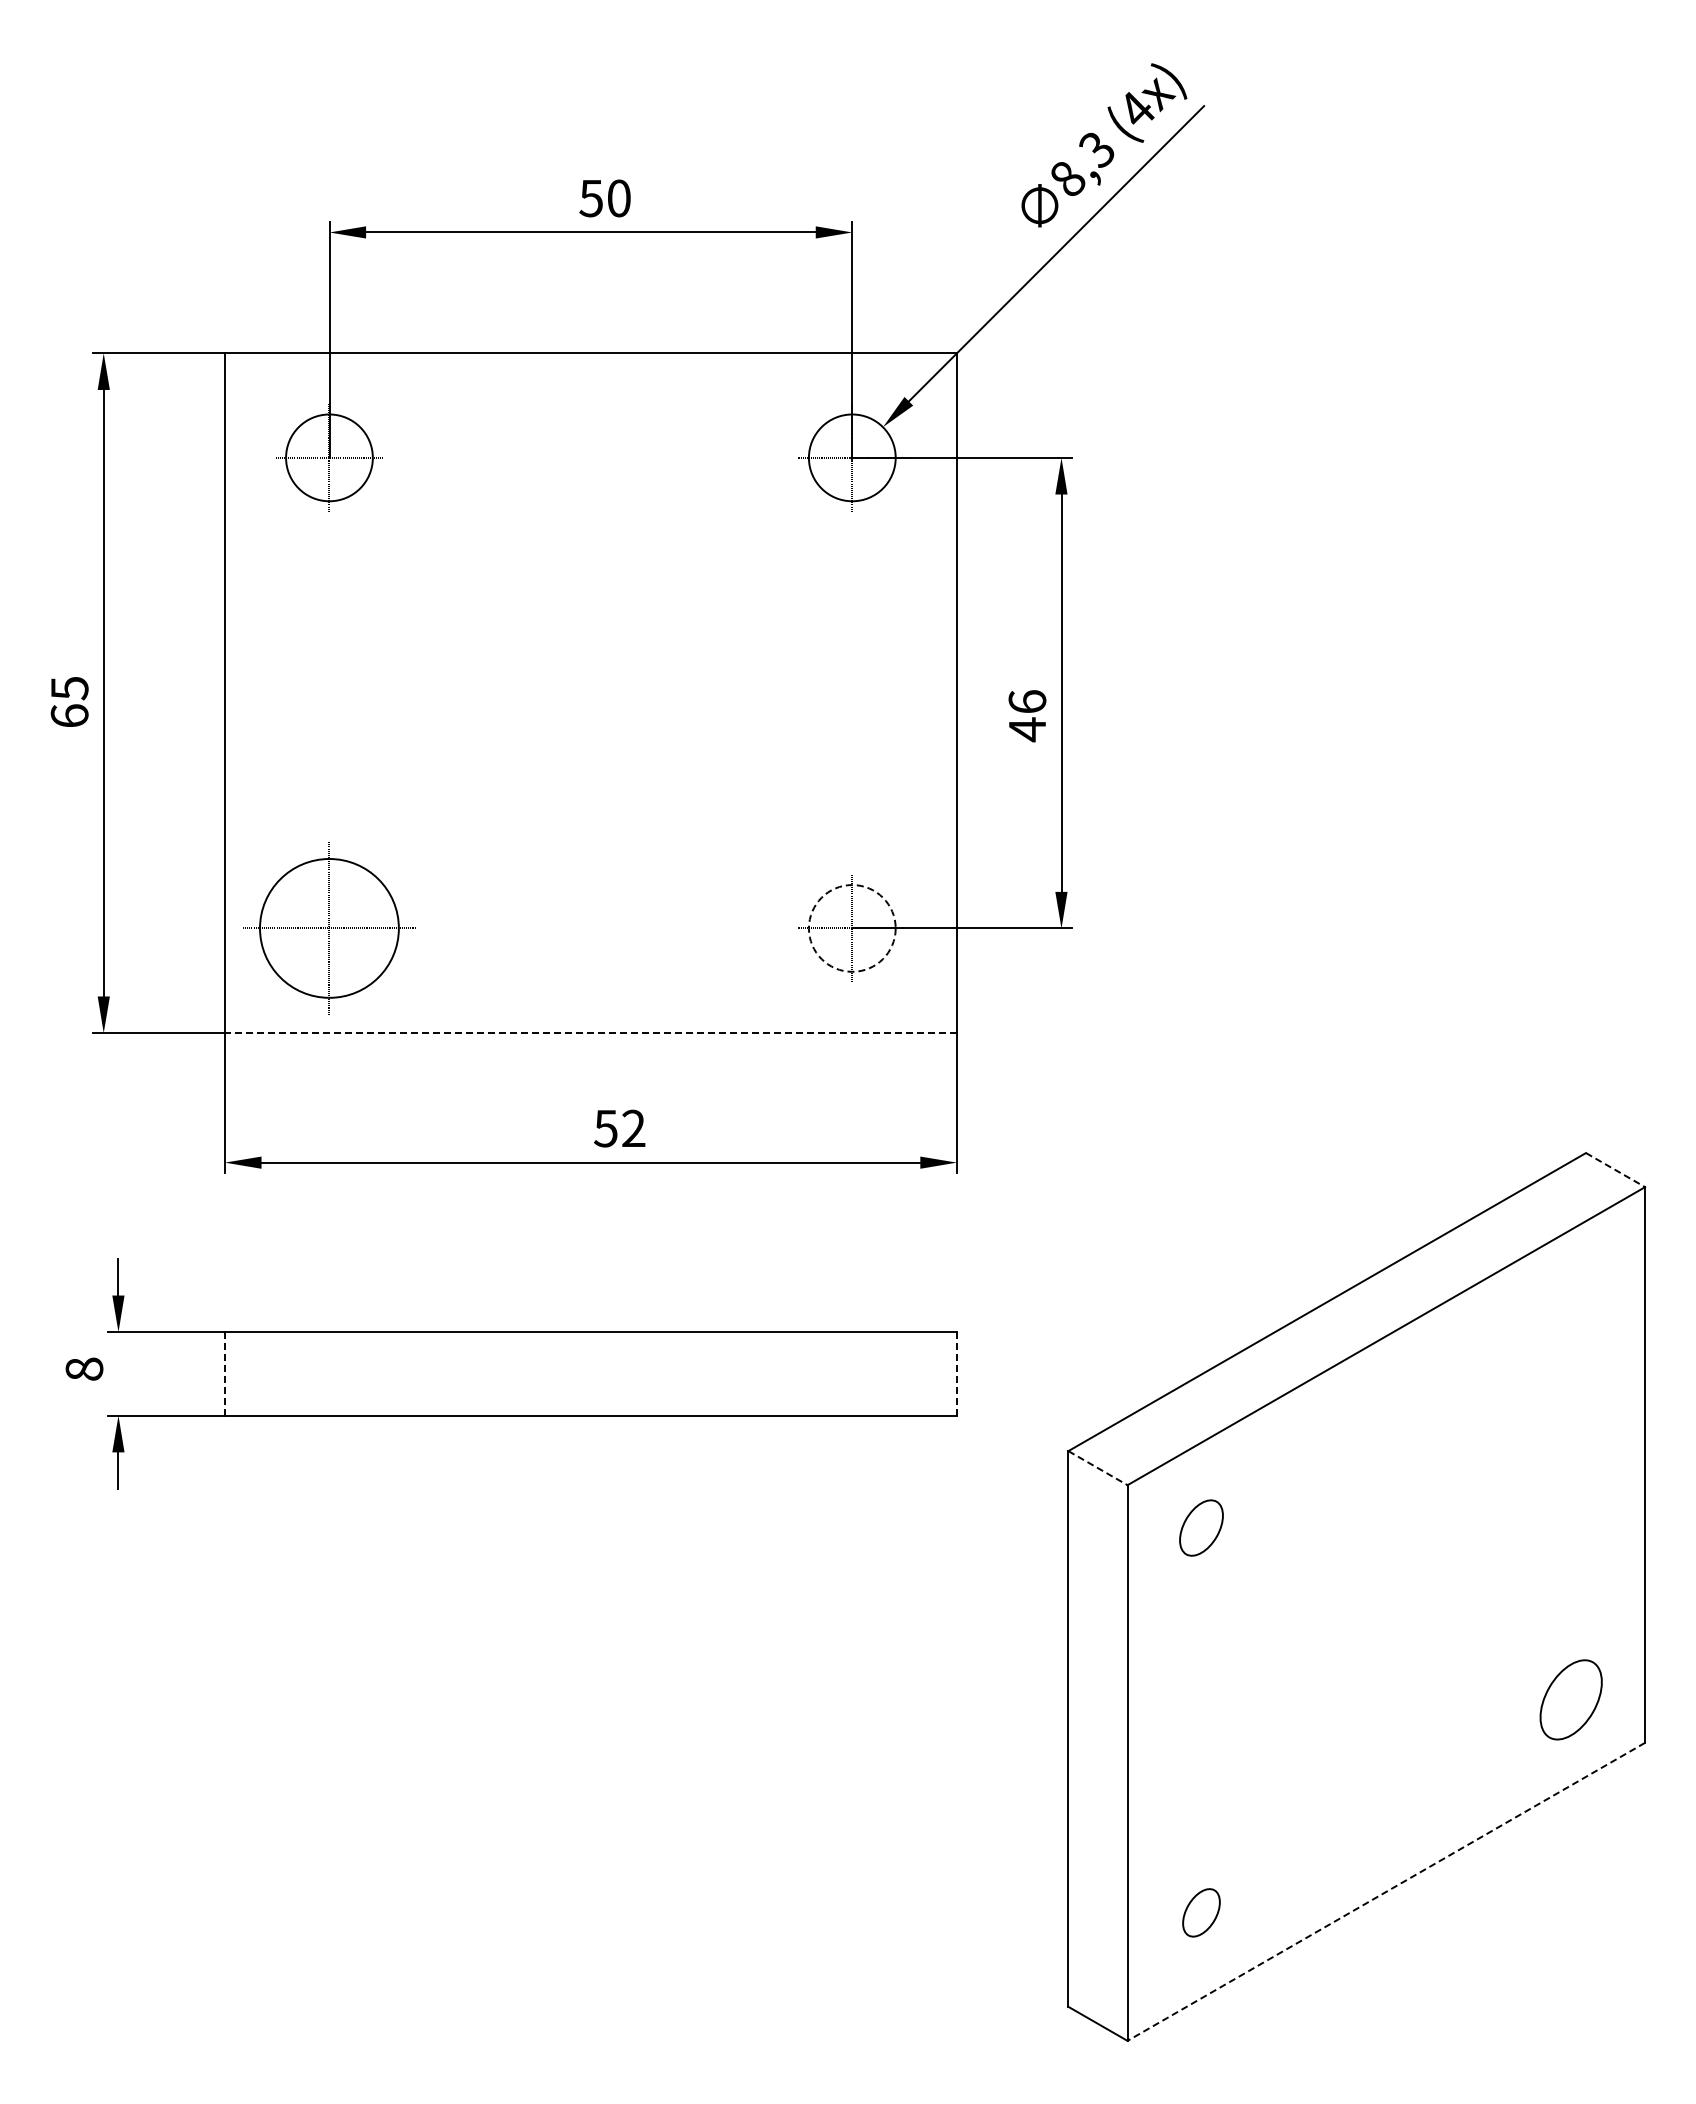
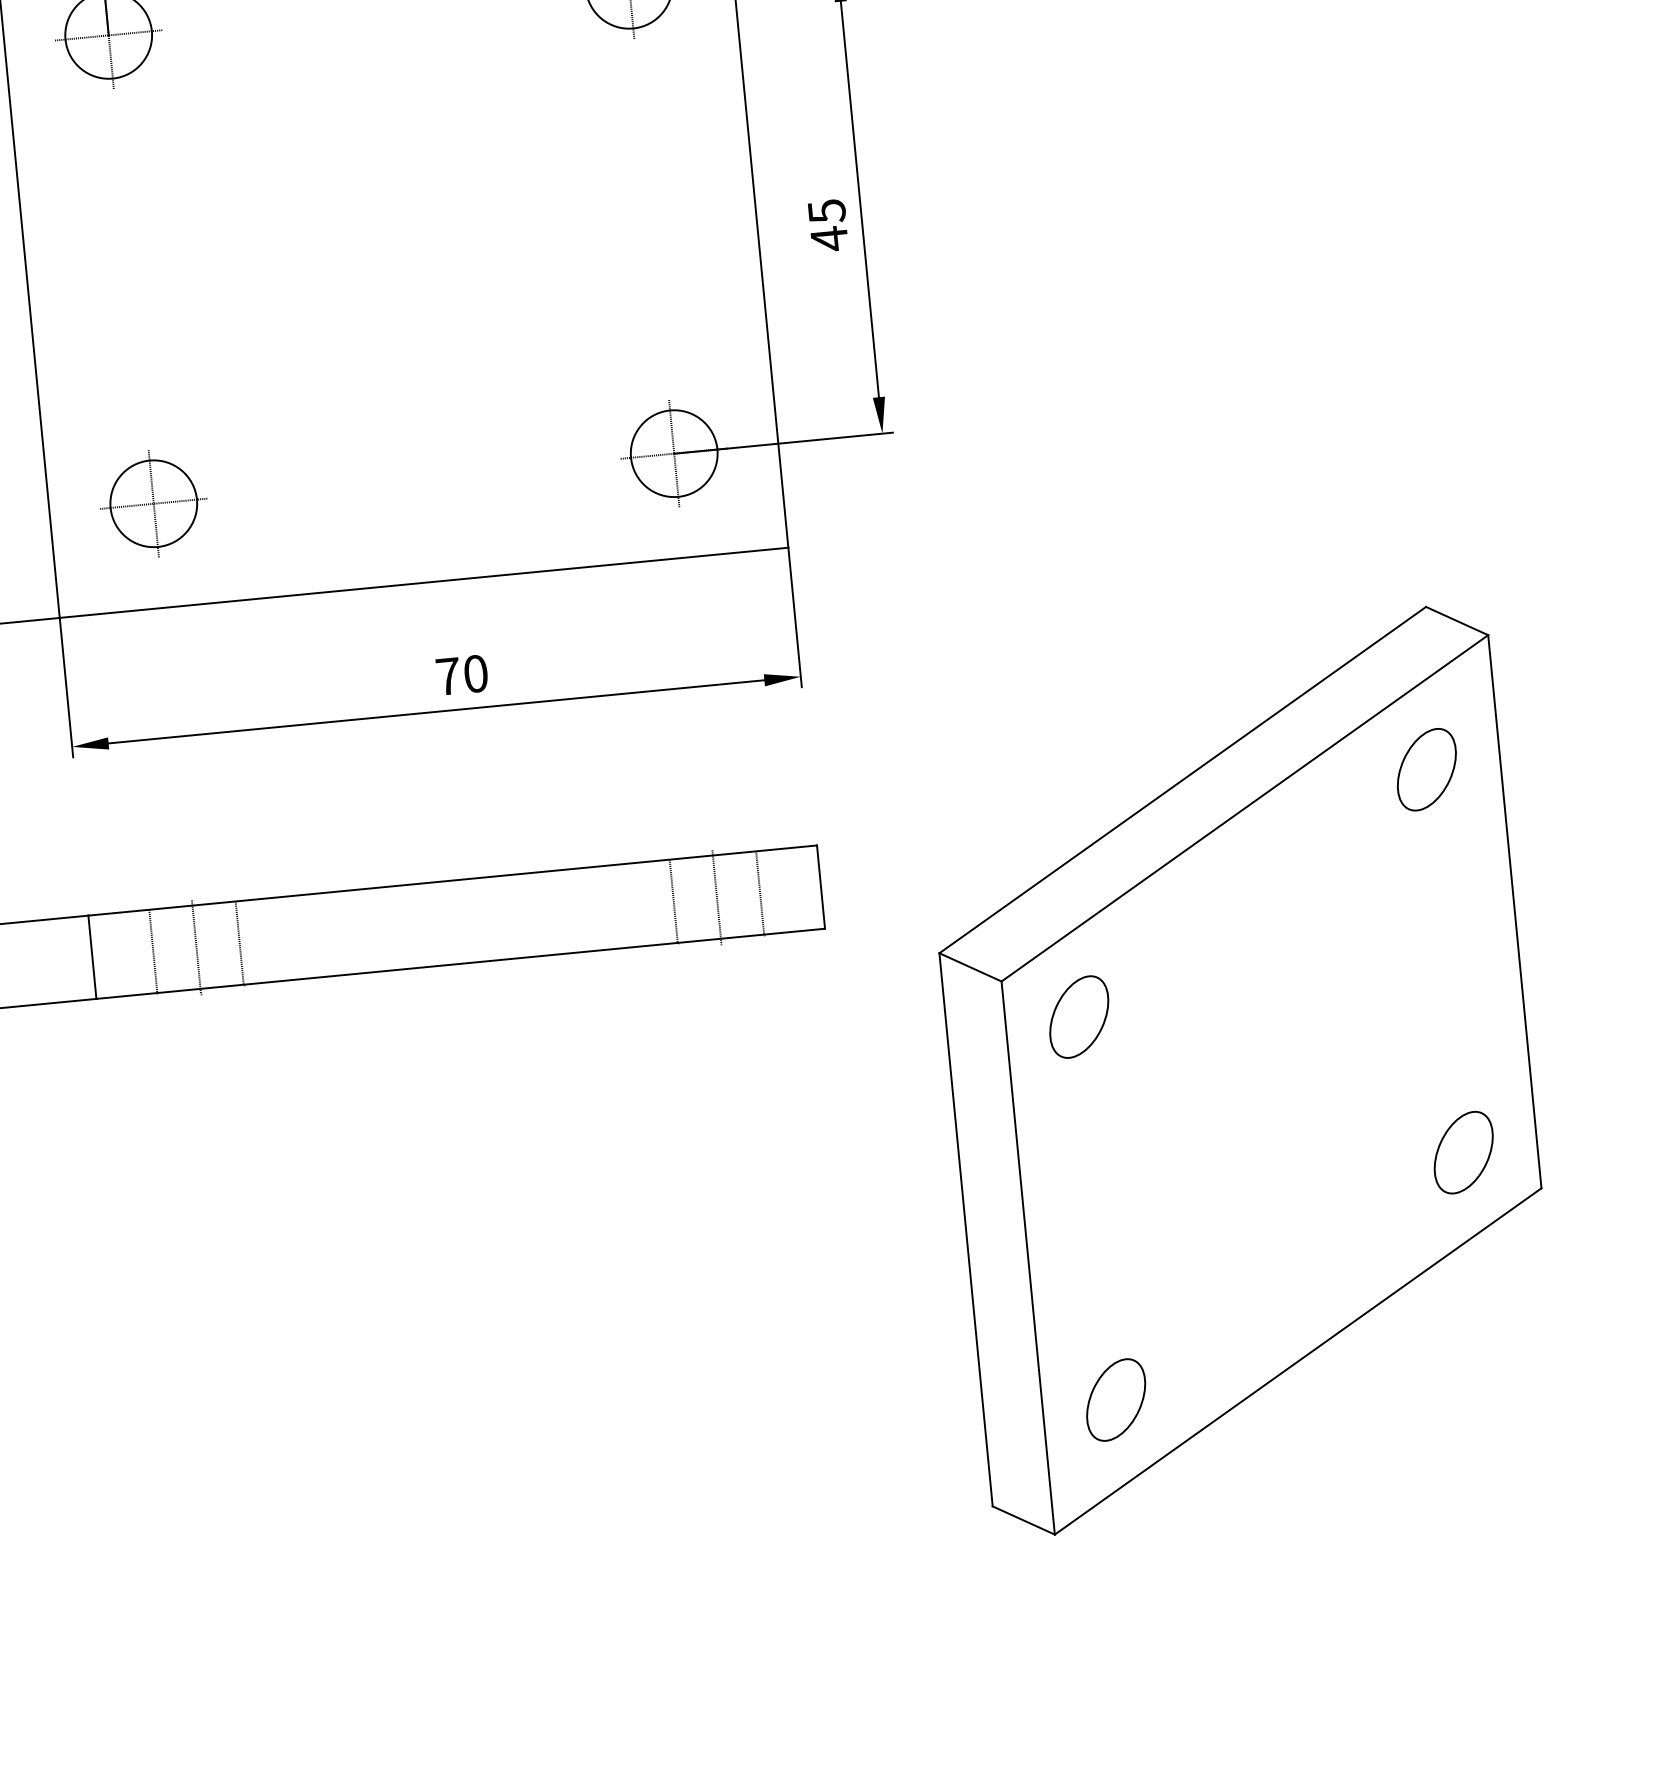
text: (1027, 702) -> (826, 211), 46 -> 45
part: (329, 928) -> (153, 503), size x0.62
circle: (851, 928) -> (673, 453), dashed -> solid
line: (590, 1033) -> (423, 583), dashed -> solid
text: (619, 1128) -> (461, 675), 52 -> 70
line: (1616, 1170) -> (1458, 621), dashed -> solid
part: (1570, 1314) -> (1426, 769), added
line: (224, 1373) -> (91, 956), dashed -> solid
line: (286, 1373) -> (153, 950), added
line: (329, 1373) -> (196, 946), added
line: (372, 1373) -> (239, 942), added
line: (808, 1373) -> (673, 900), added
line: (852, 1373) -> (717, 896), added
line: (895, 1373) -> (759, 892), added
line: (956, 1373) -> (820, 886), dashed -> solid
line: (1098, 1468) -> (971, 967), dashed -> solid
part: (1201, 1527) -> (1079, 1016), size x1.43
line: (1386, 1891) -> (1298, 1361), dashed -> solid
part: (1201, 1912) -> (1116, 1399), size x1.67

